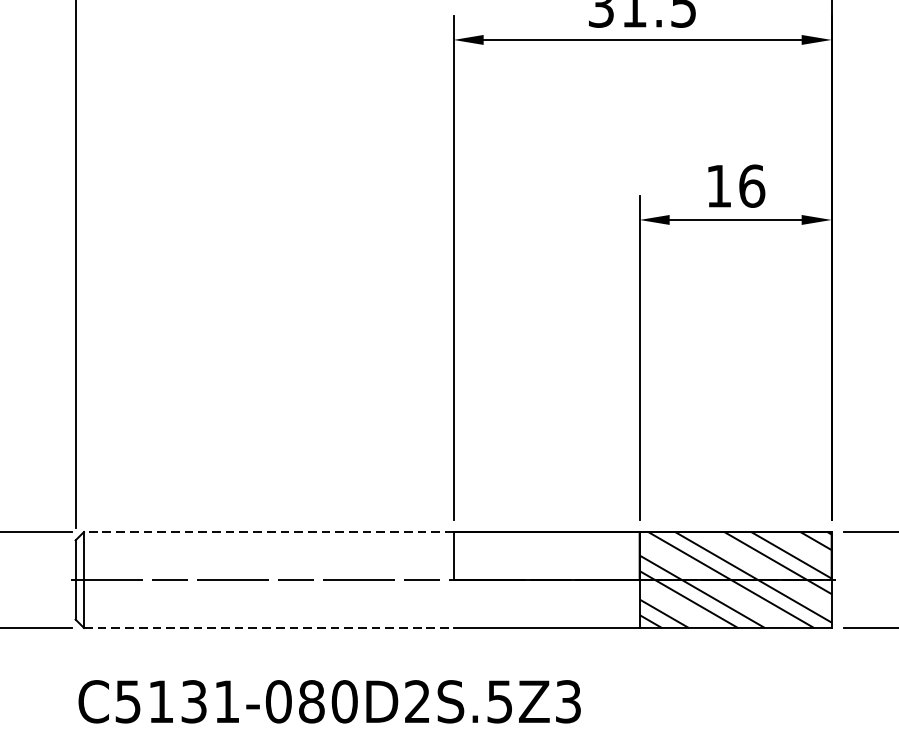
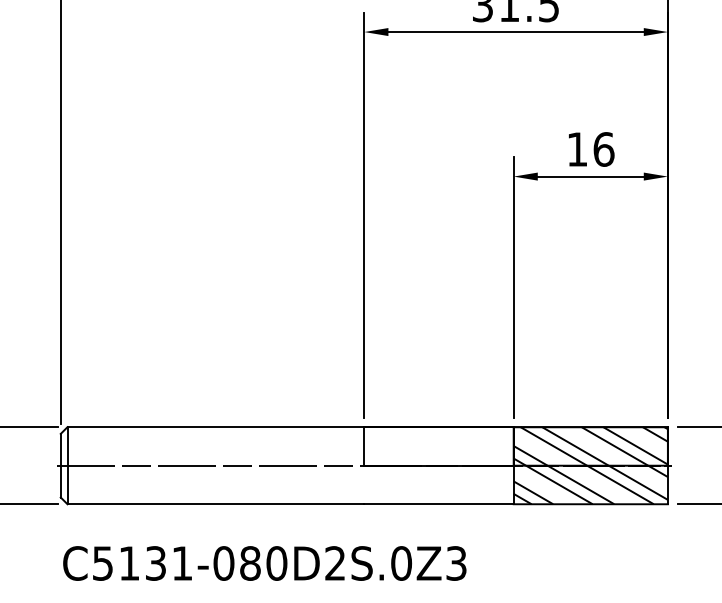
line: (268, 532) -> (215, 427), dashed -> solid
line: (269, 628) -> (216, 504), dashed -> solid
text: (499, 701) -> (401, 563), C5131-080D2S.5Z3 -> C5131-080D2S.0Z3

